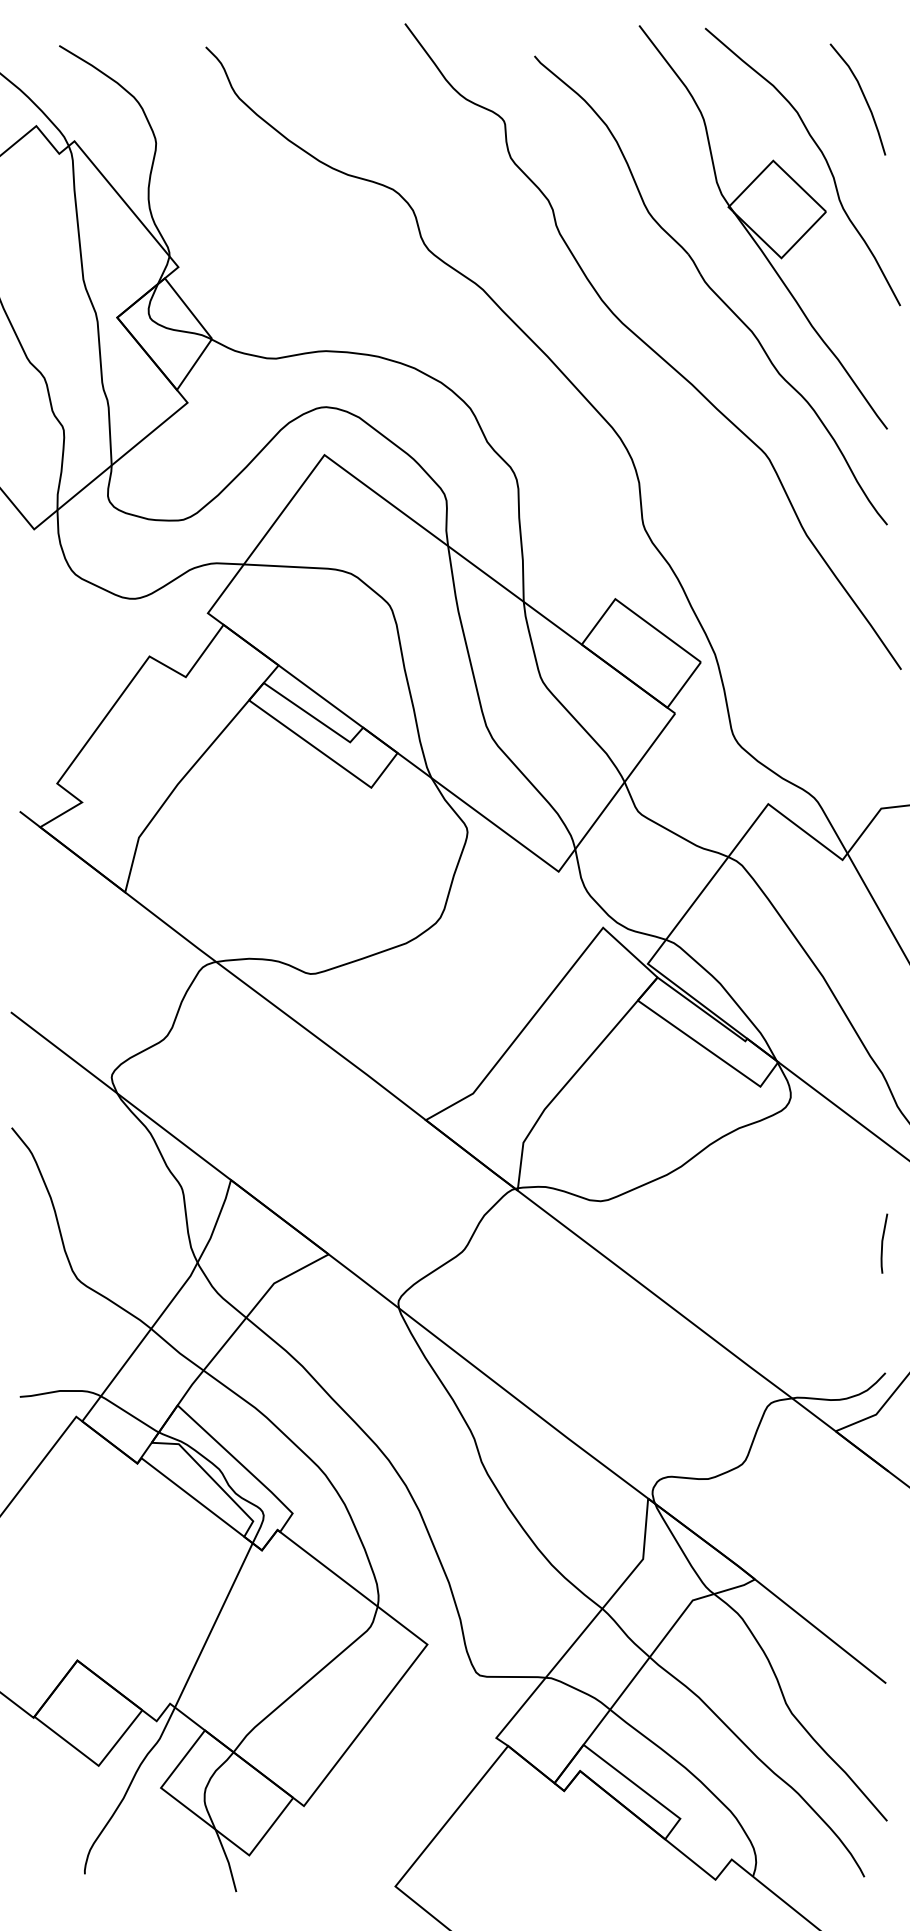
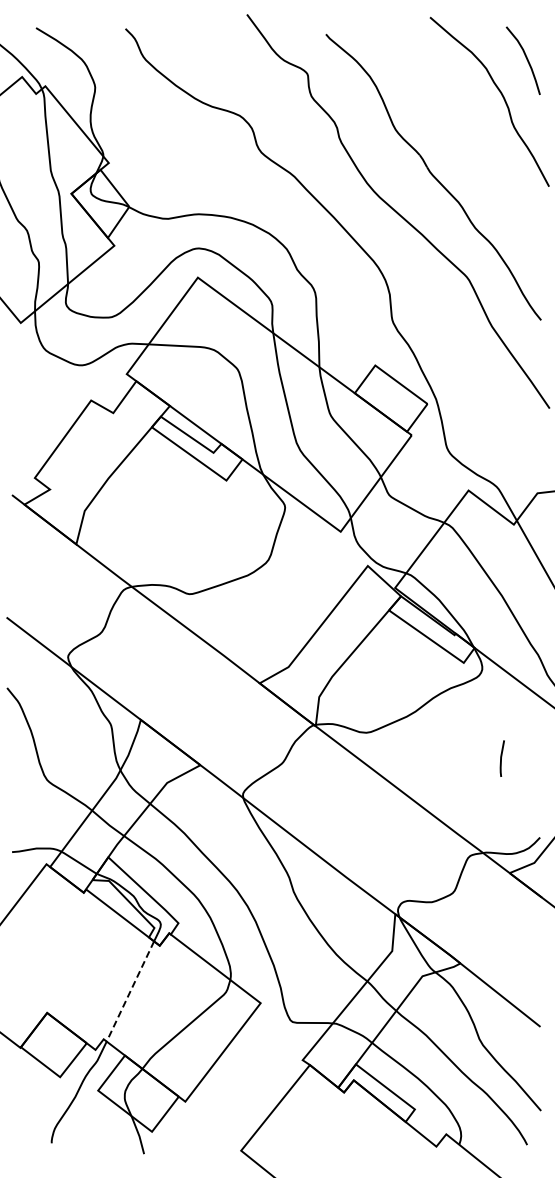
part: (763, 226) -> (465, 138), removed
line: (882, 1243) -> (501, 758), moved
line: (213, 1625) -> (130, 991), solid -> dashed

